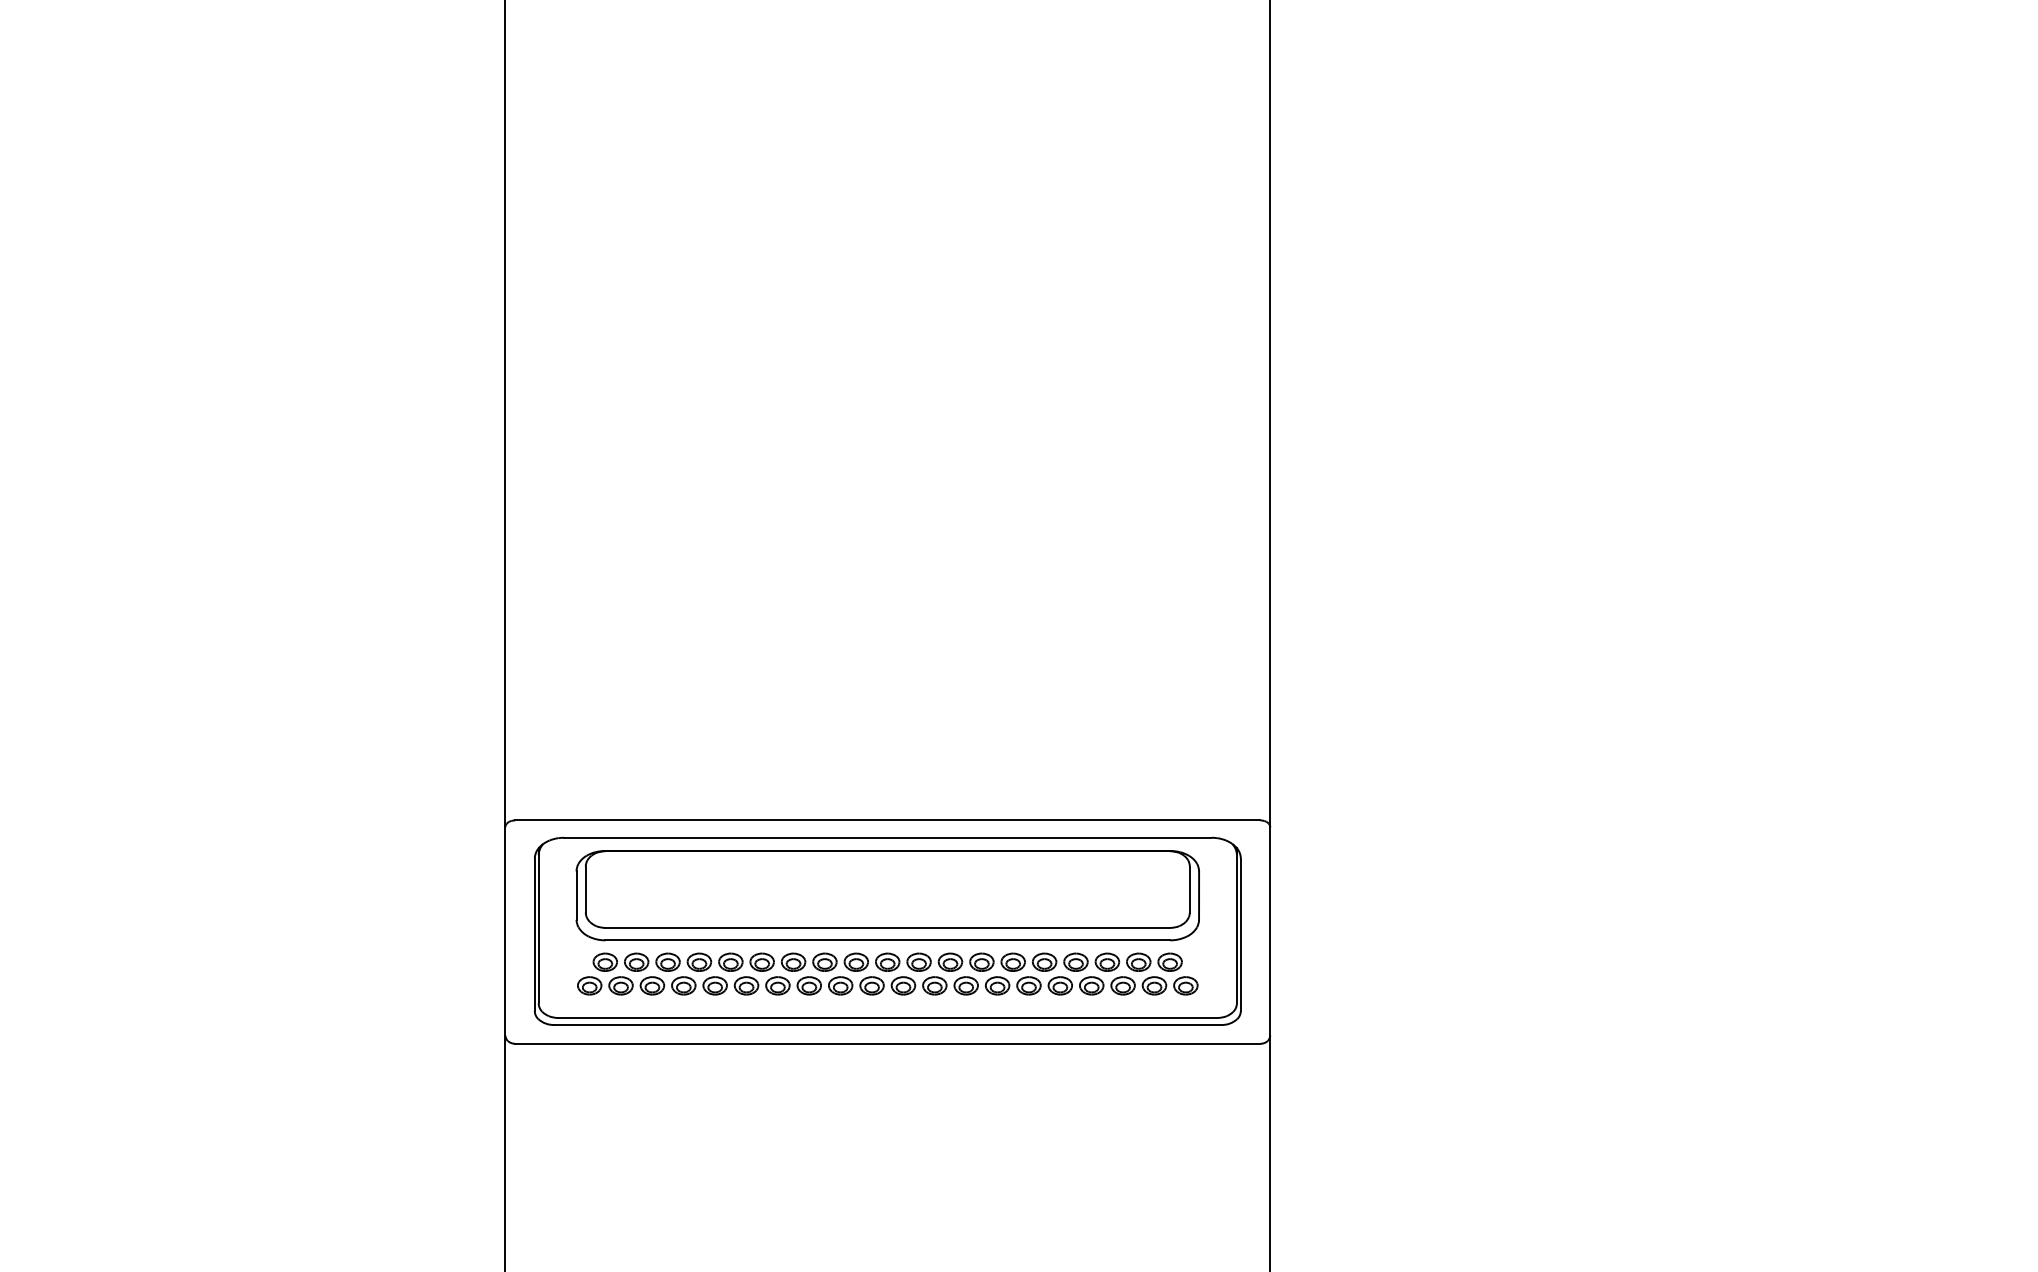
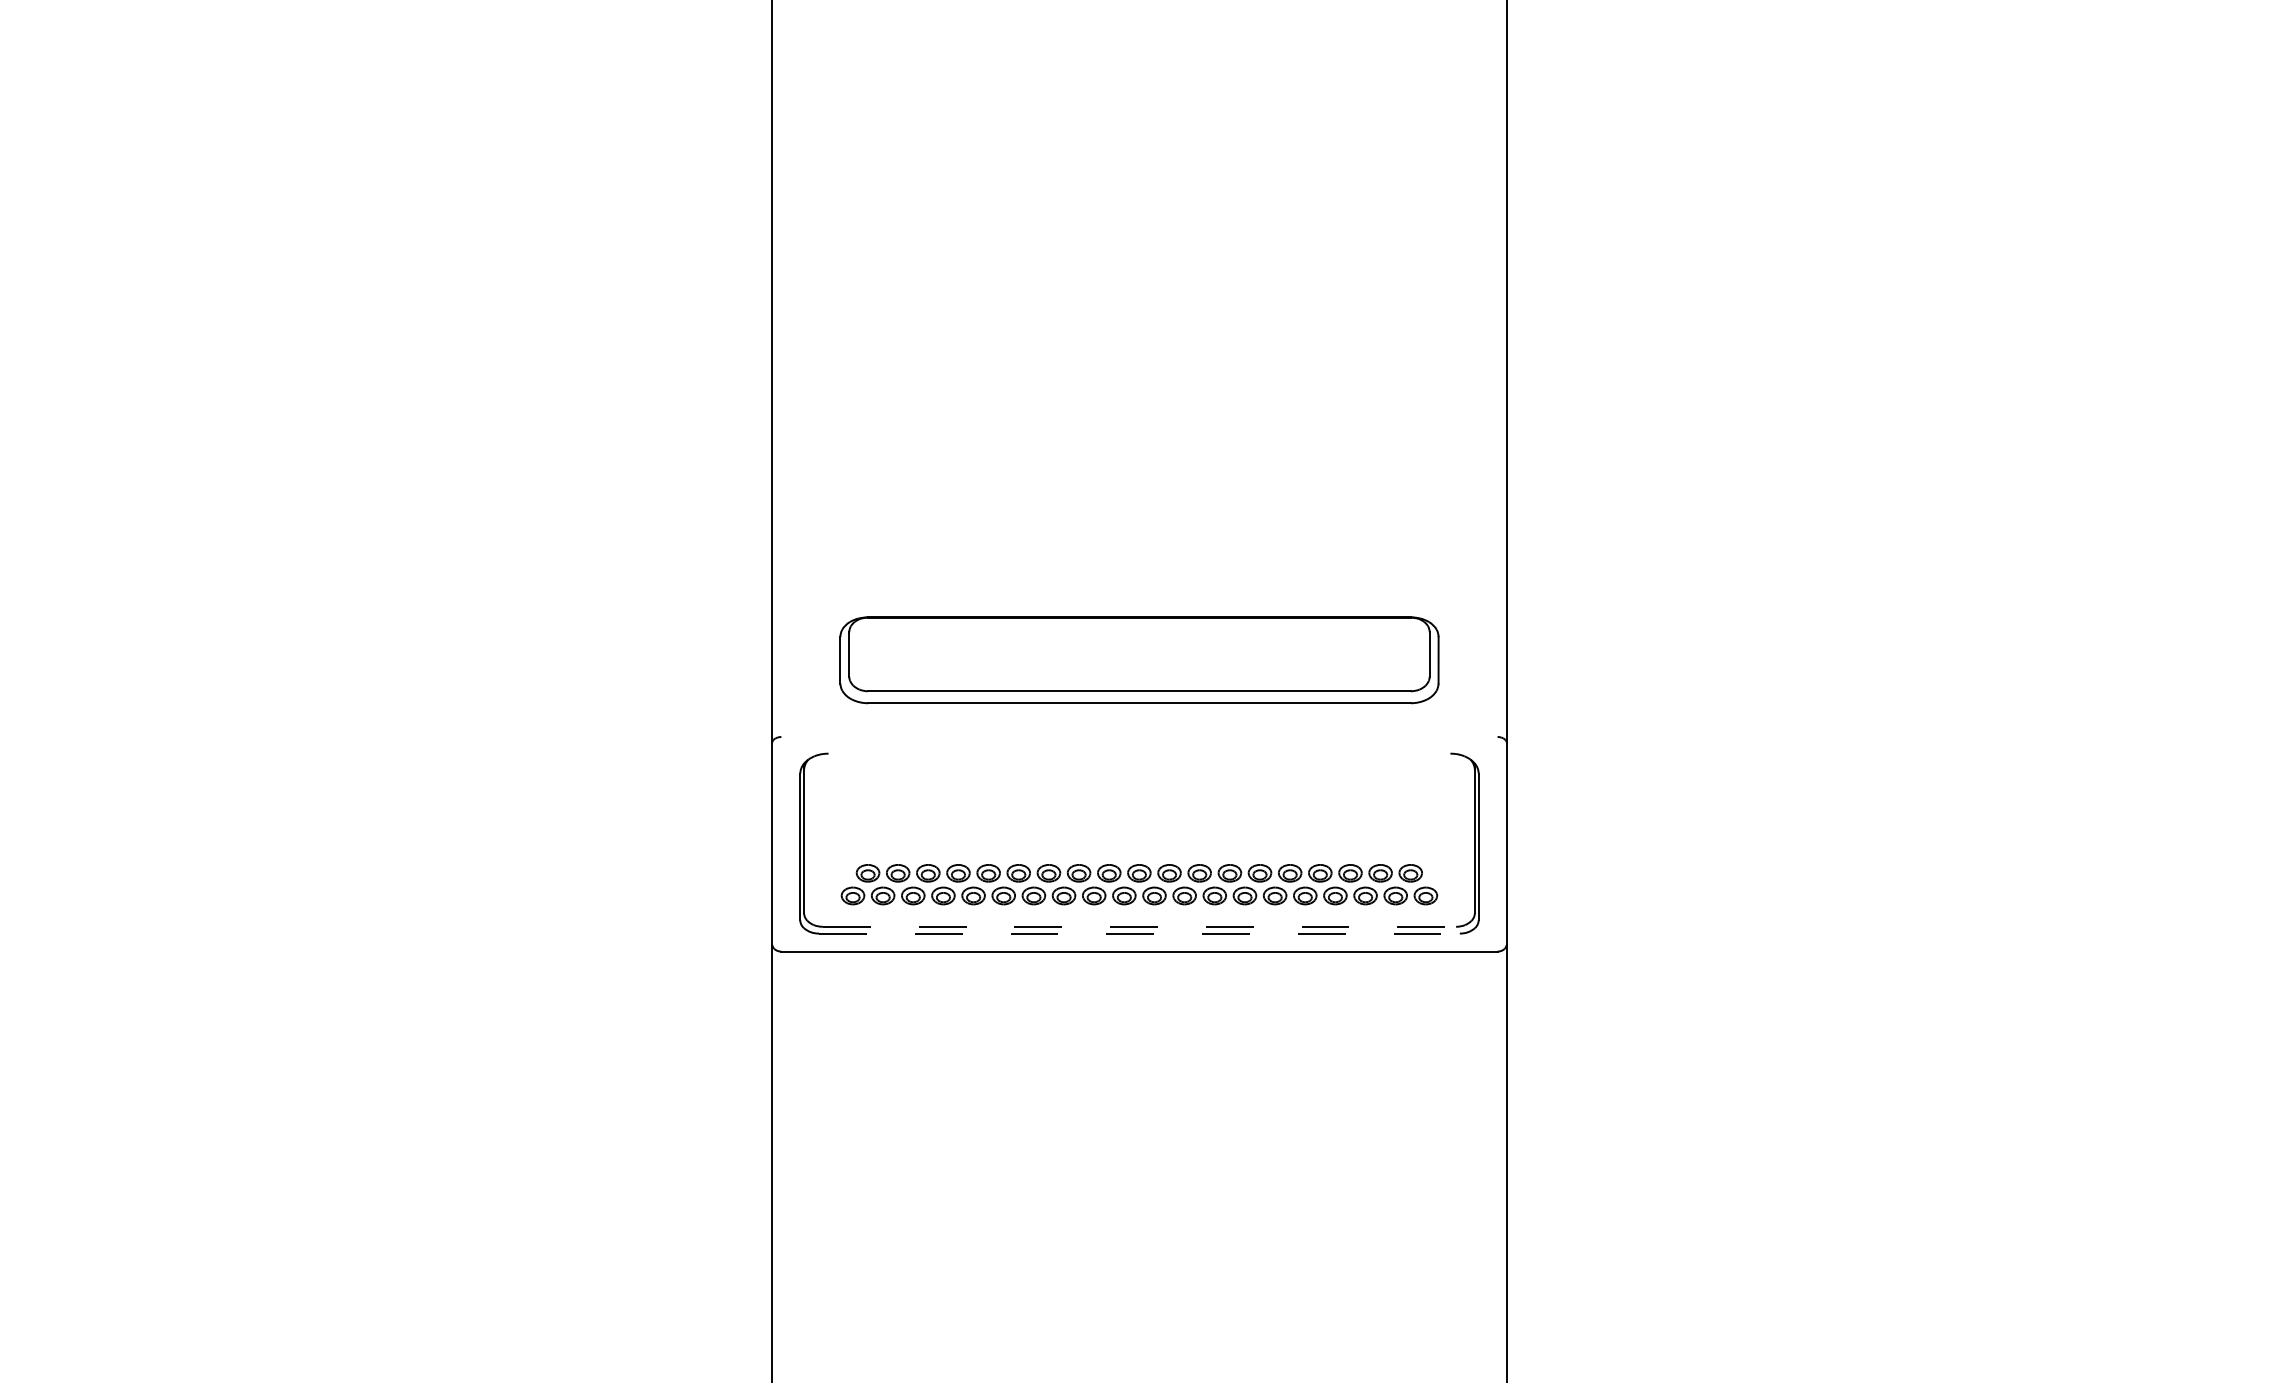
line: (887, 820) -> (1139, 737), removed
line: (887, 837) -> (1139, 753), removed
part: (887, 895) -> (1139, 660), moved
line: (887, 1017) -> (1139, 926), solid -> dashed
line: (887, 1024) -> (1139, 933), solid -> dashed

